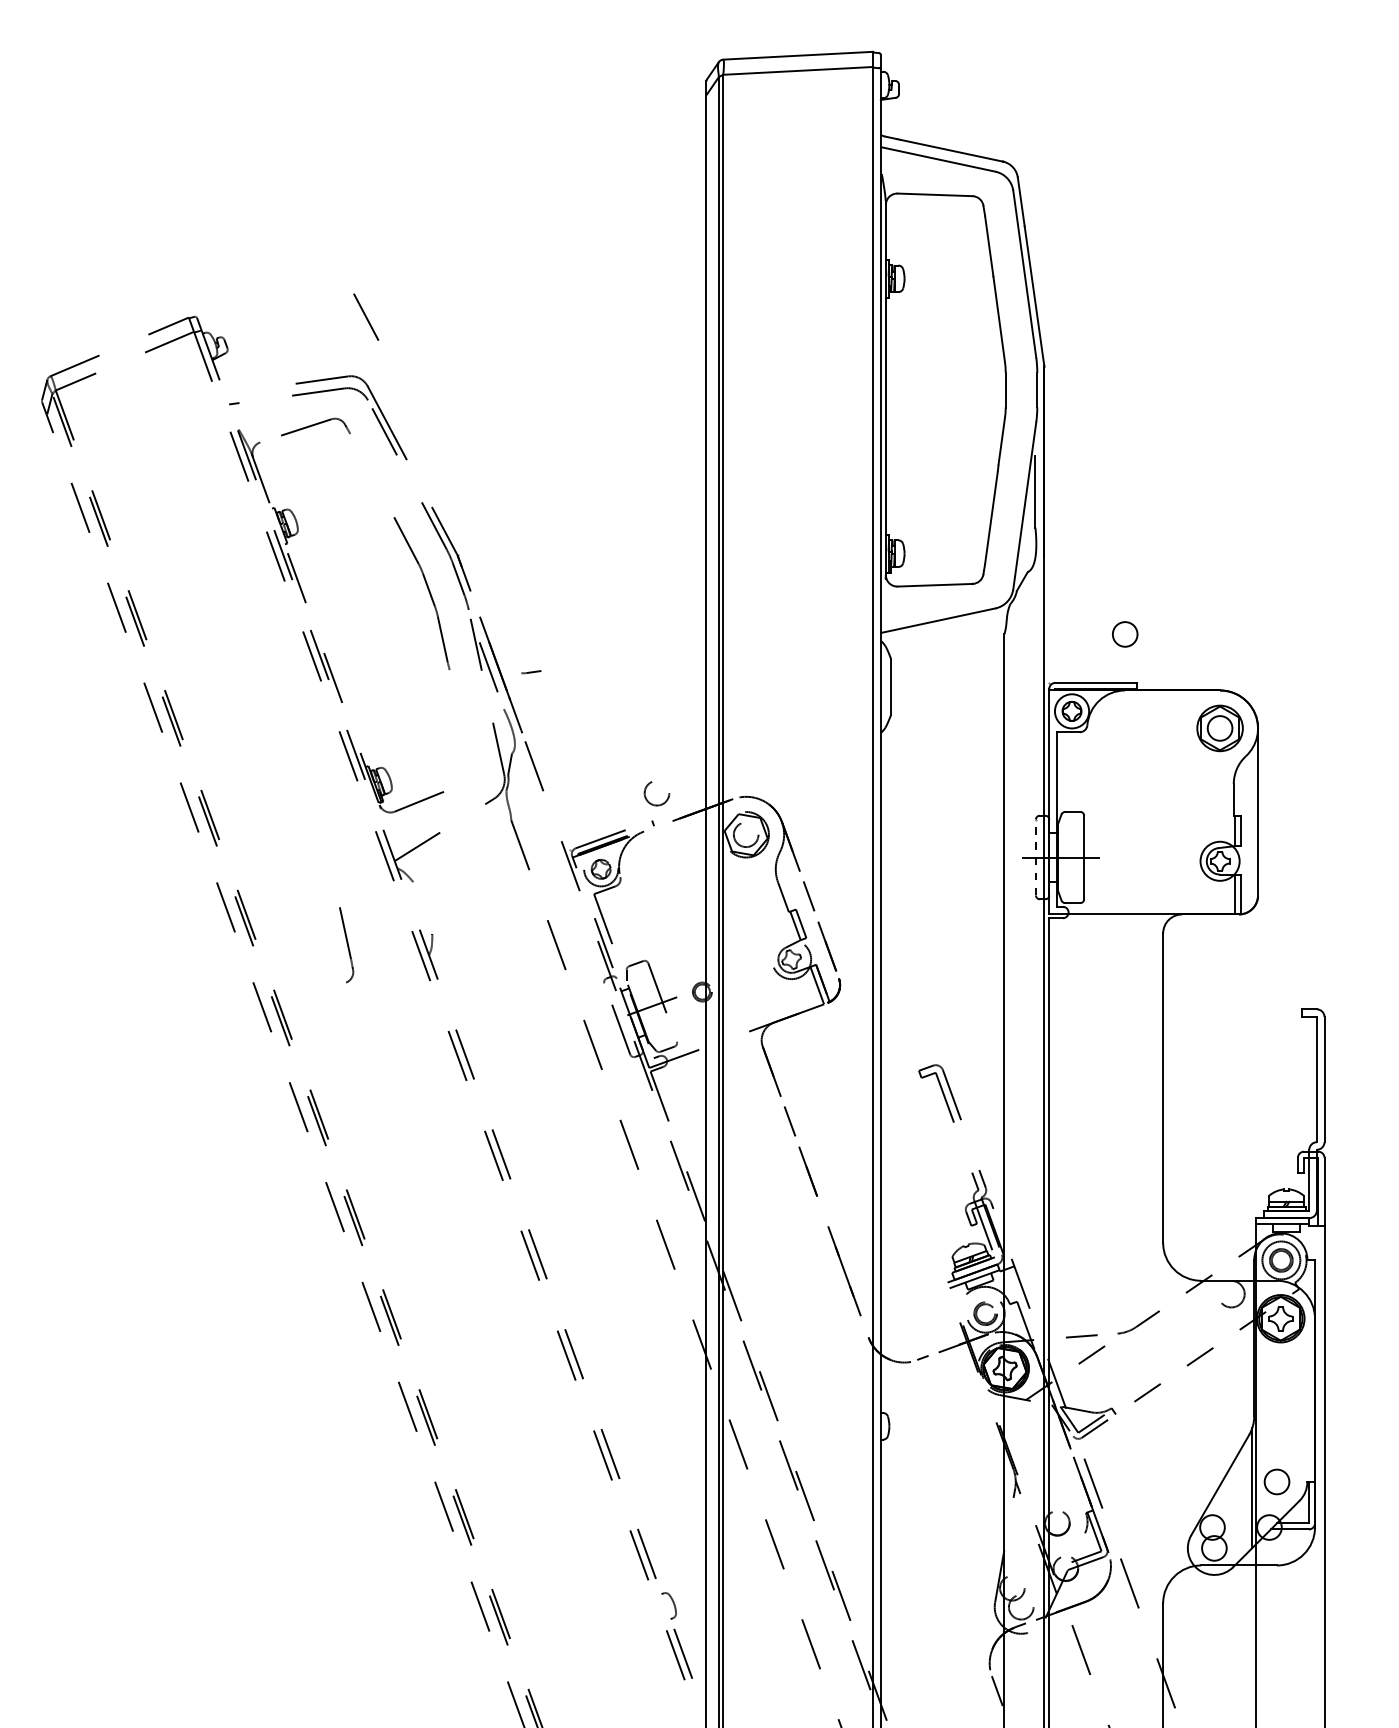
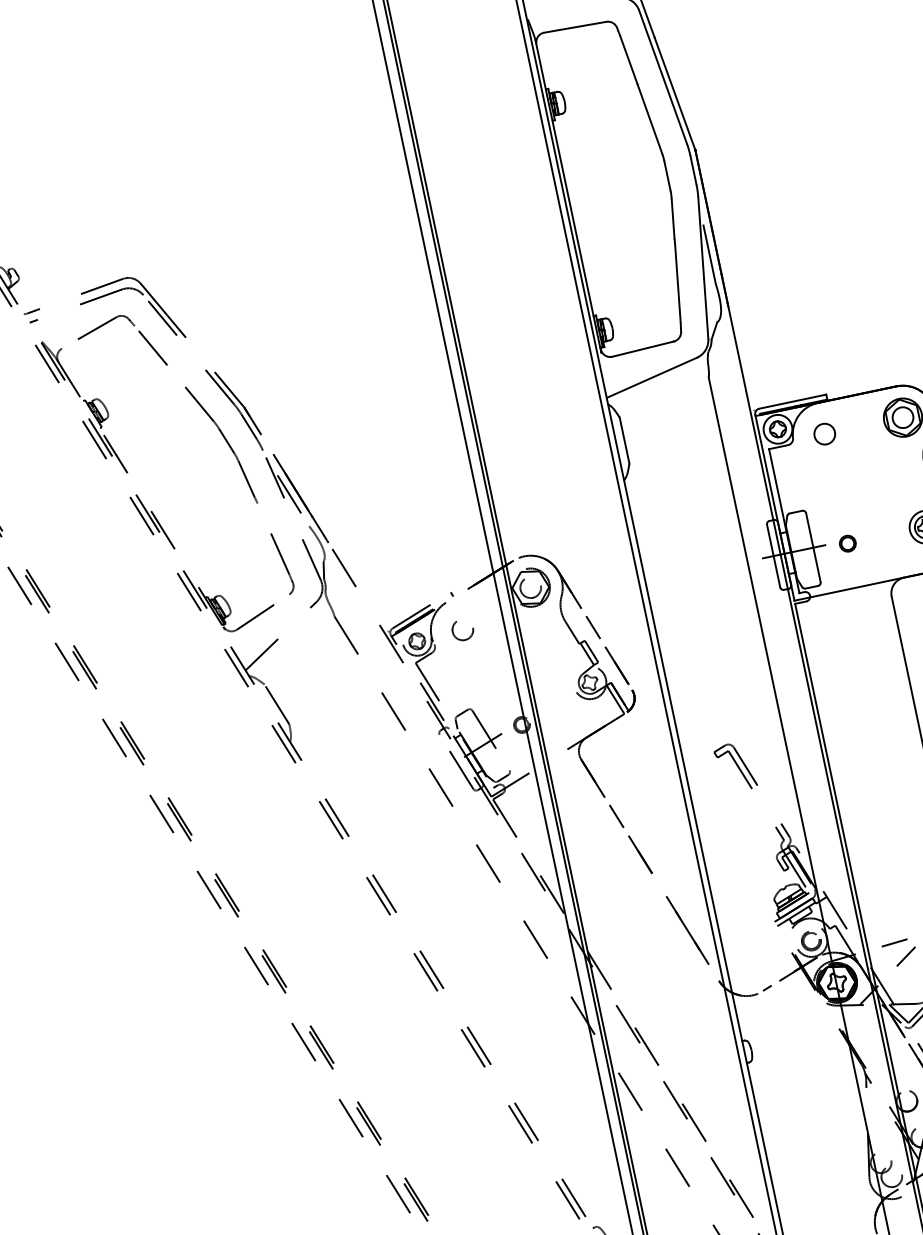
line: (366, 316) -> (153, 347), moved
circle: (1125, 634) -> (825, 434), moved
line: (531, 672) -> (32, 311), moved
circle: (656, 793) -> (462, 630), moved
line: (1035, 857) -> (773, 556), dashed -> solid
part: (1124, 860) -> (847, 543), added
line: (422, 908) -> (276, 704), added
part: (346, 945) -> (283, 563), moved

